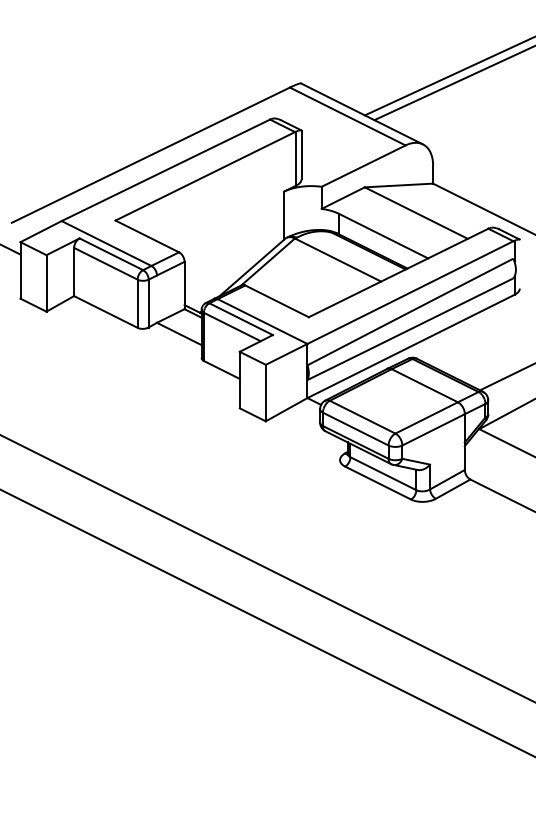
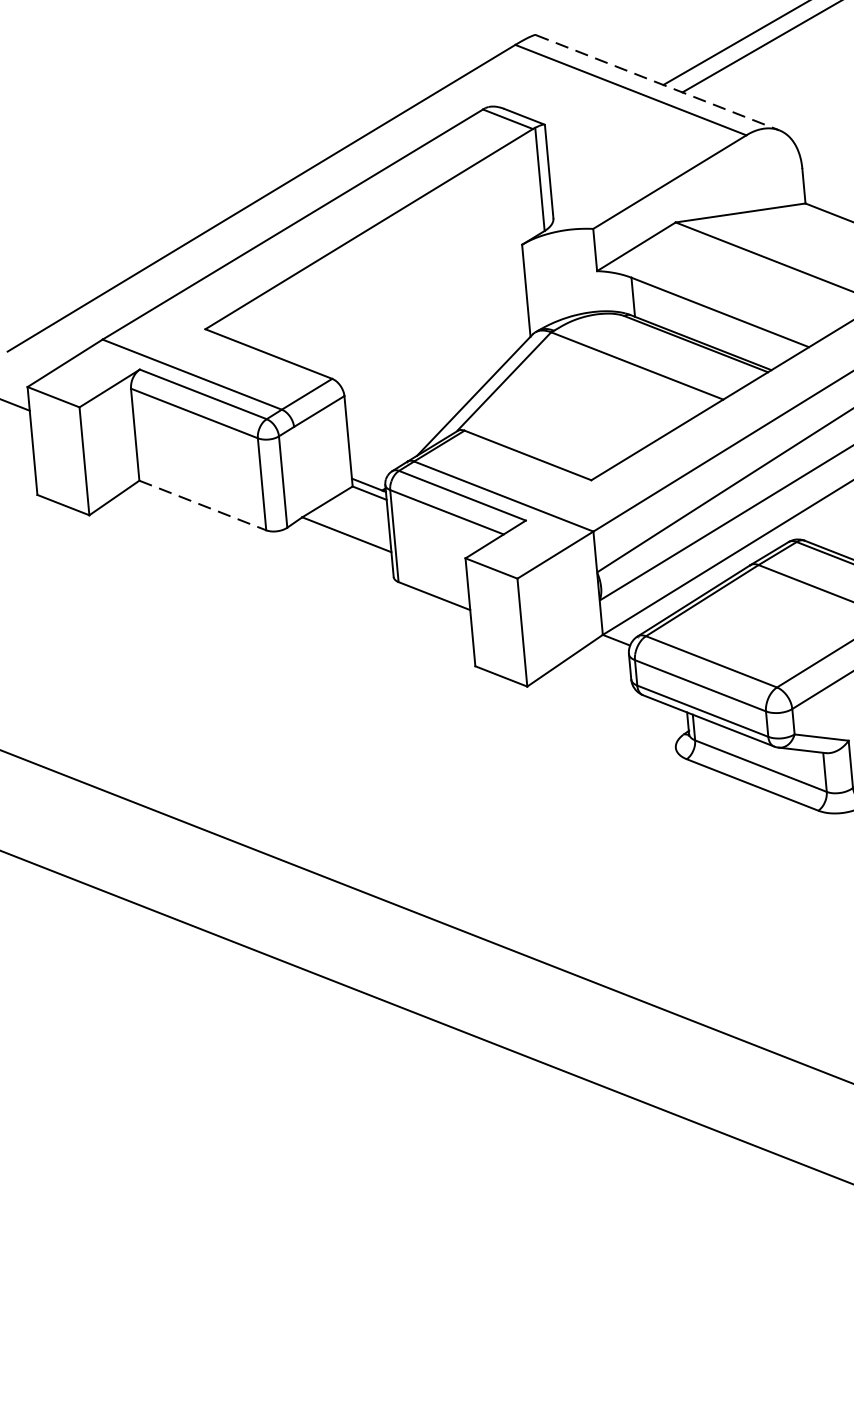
line: (362, 114) -> (658, 83), solid -> dashed
line: (105, 311) -> (202, 504), solid -> dashed

